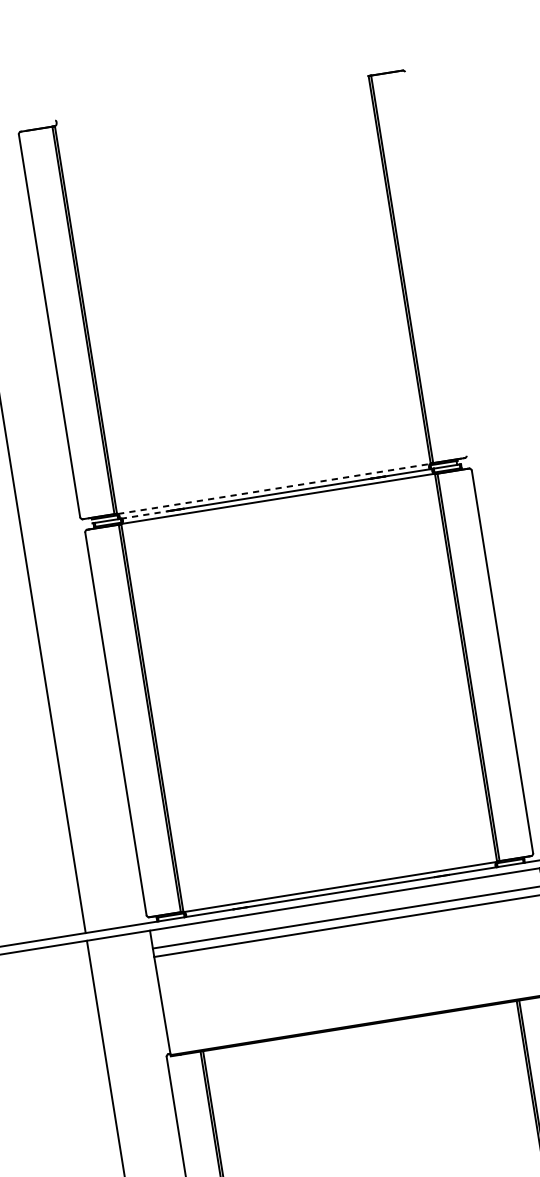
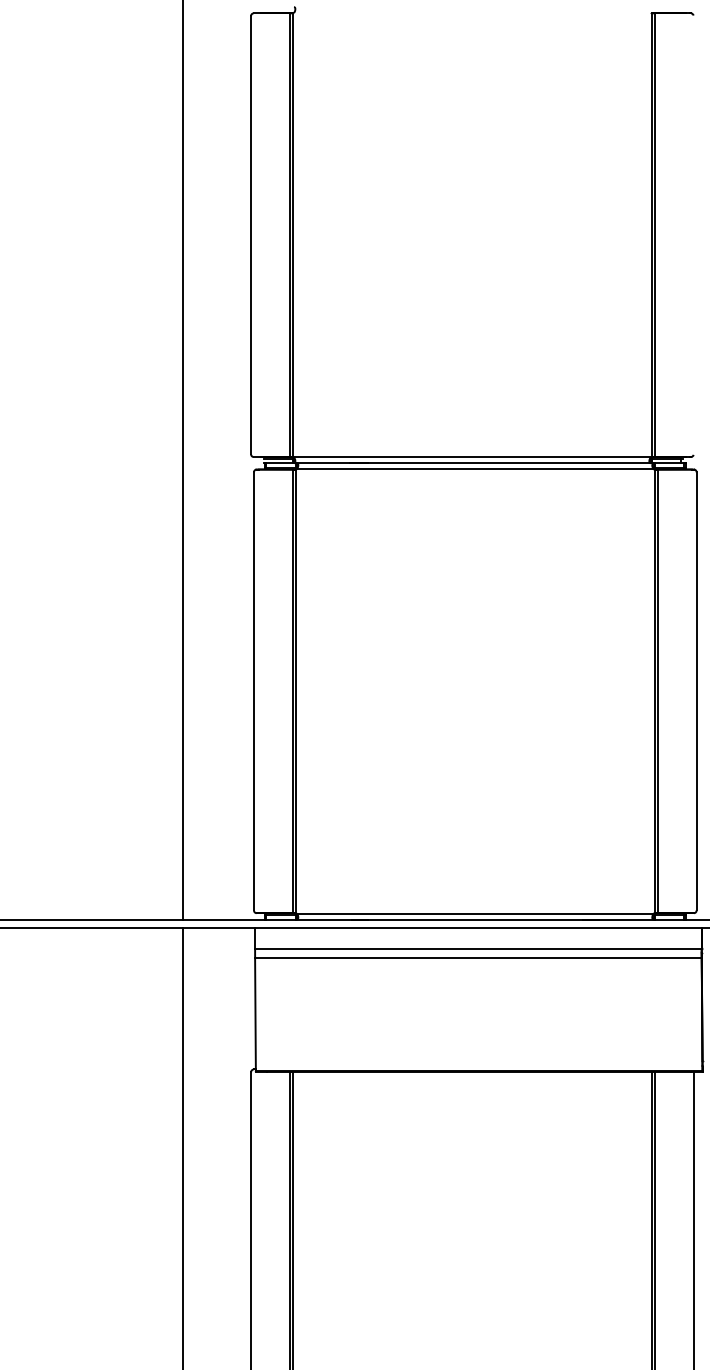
line: (274, 489) -> (472, 457), dashed -> solid
line: (144, 515) -> (323, 463), dashed -> solid

